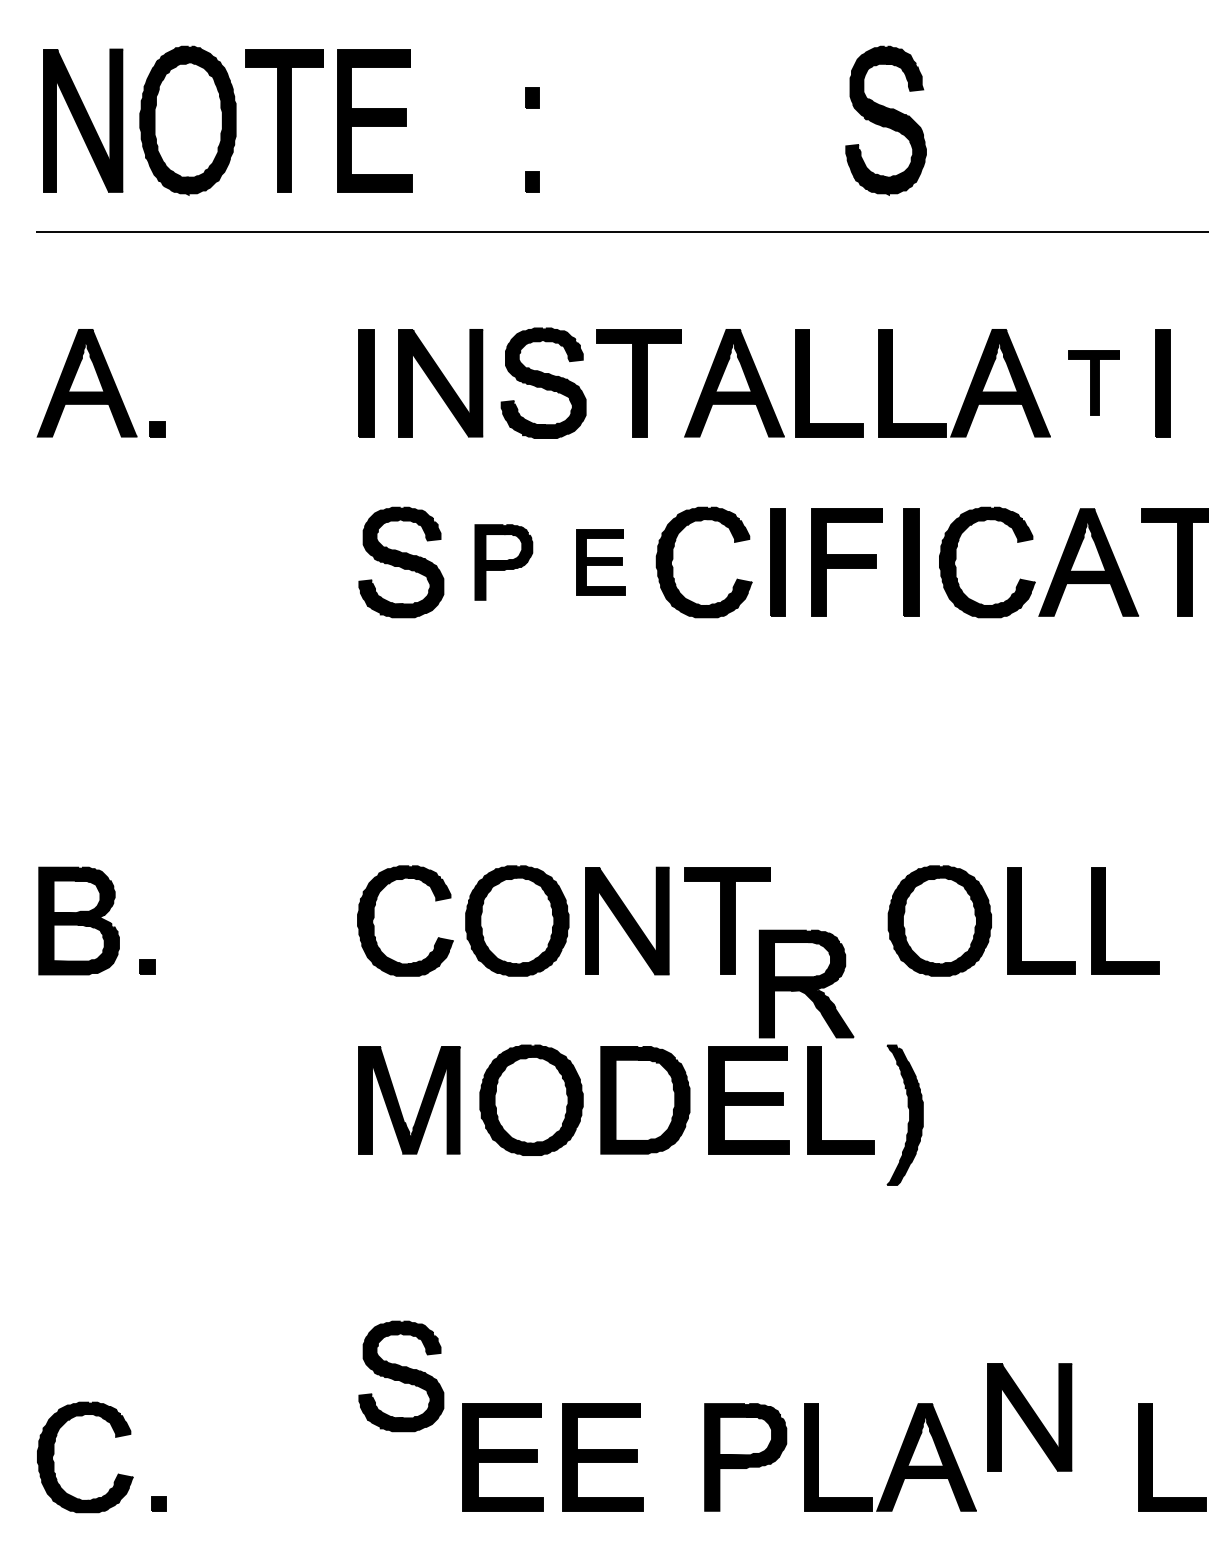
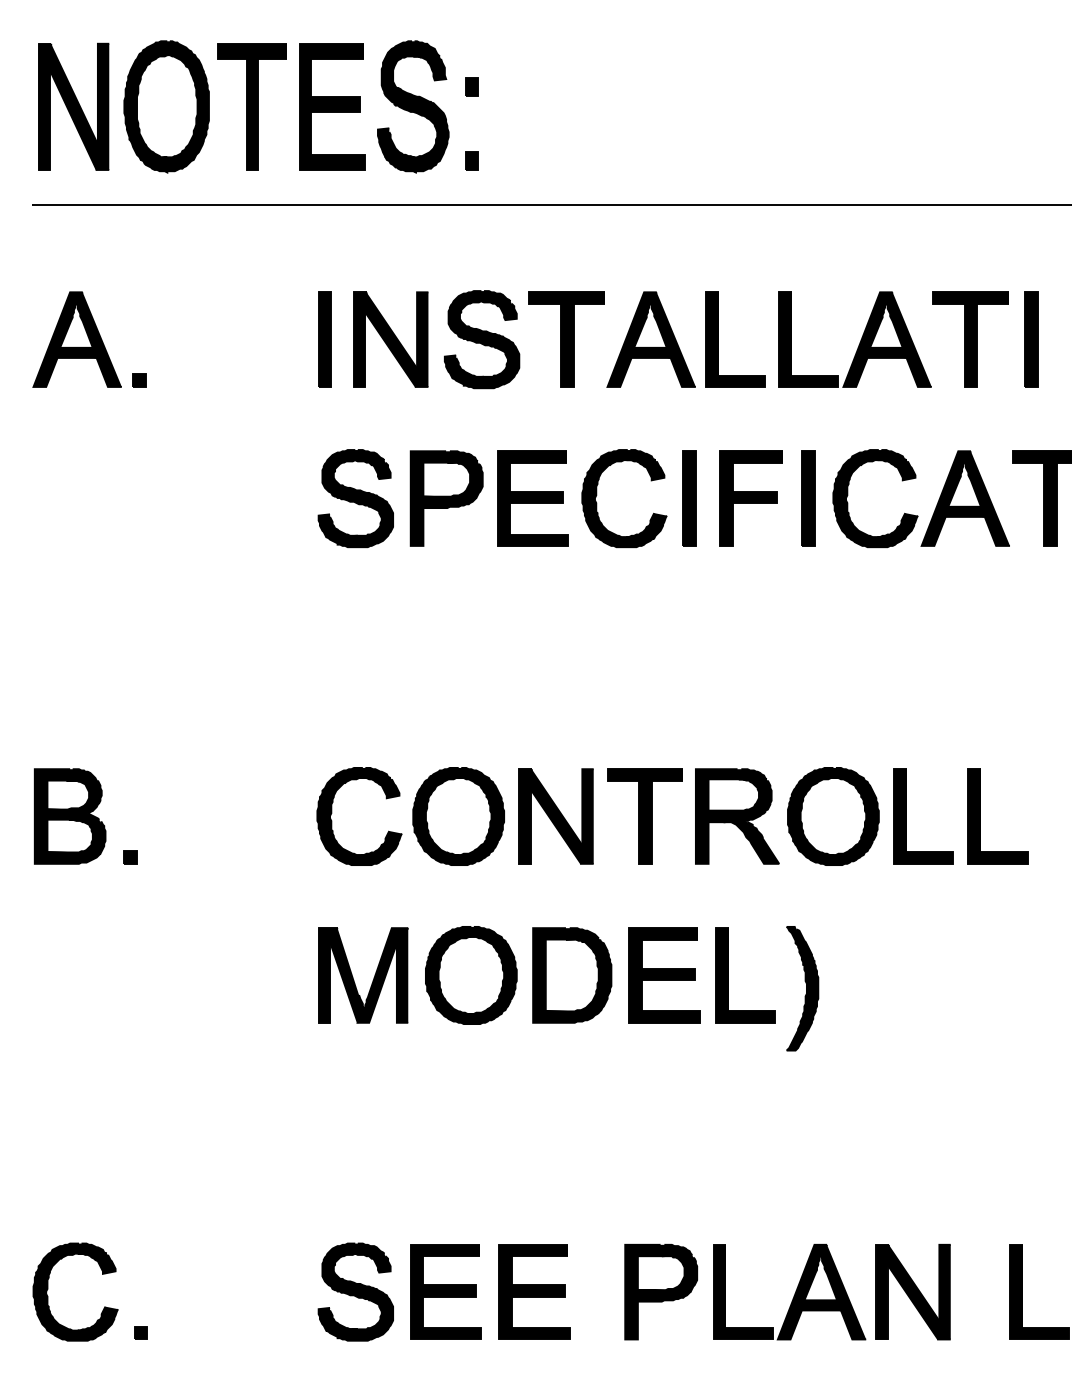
part: (885, 120) -> (412, 106), moved
part: (1094, 383) -> (970, 339), size x1.67
part: (503, 562) -> (446, 498), size x1.43
part: (600, 562) -> (532, 498), size x1.67
part: (806, 983) -> (737, 816), moved
part: (401, 1376) -> (355, 1292), moved
part: (1029, 1417) -> (912, 1292), moved

